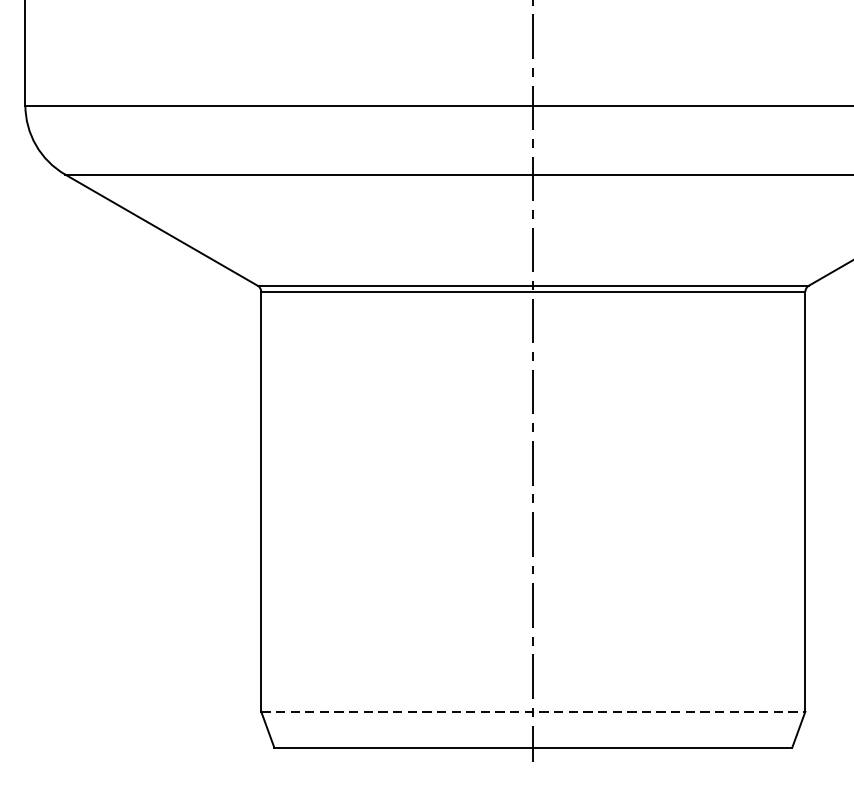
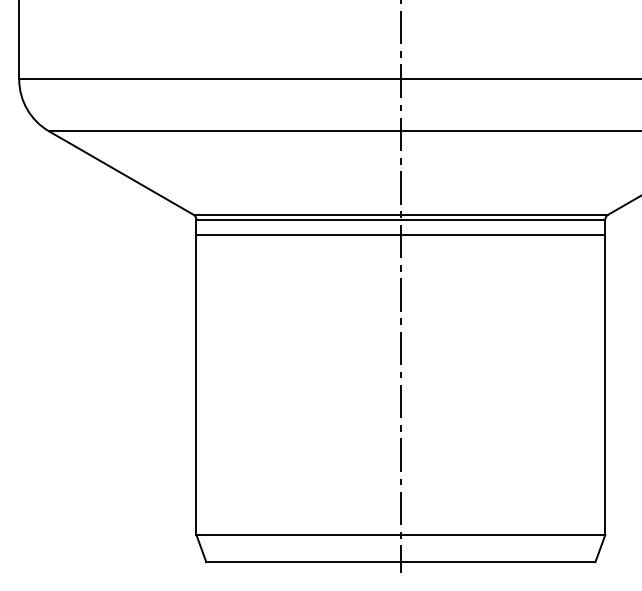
line: (532, 313) -> (400, 235), added
line: (534, 711) -> (401, 534), dashed -> solid

